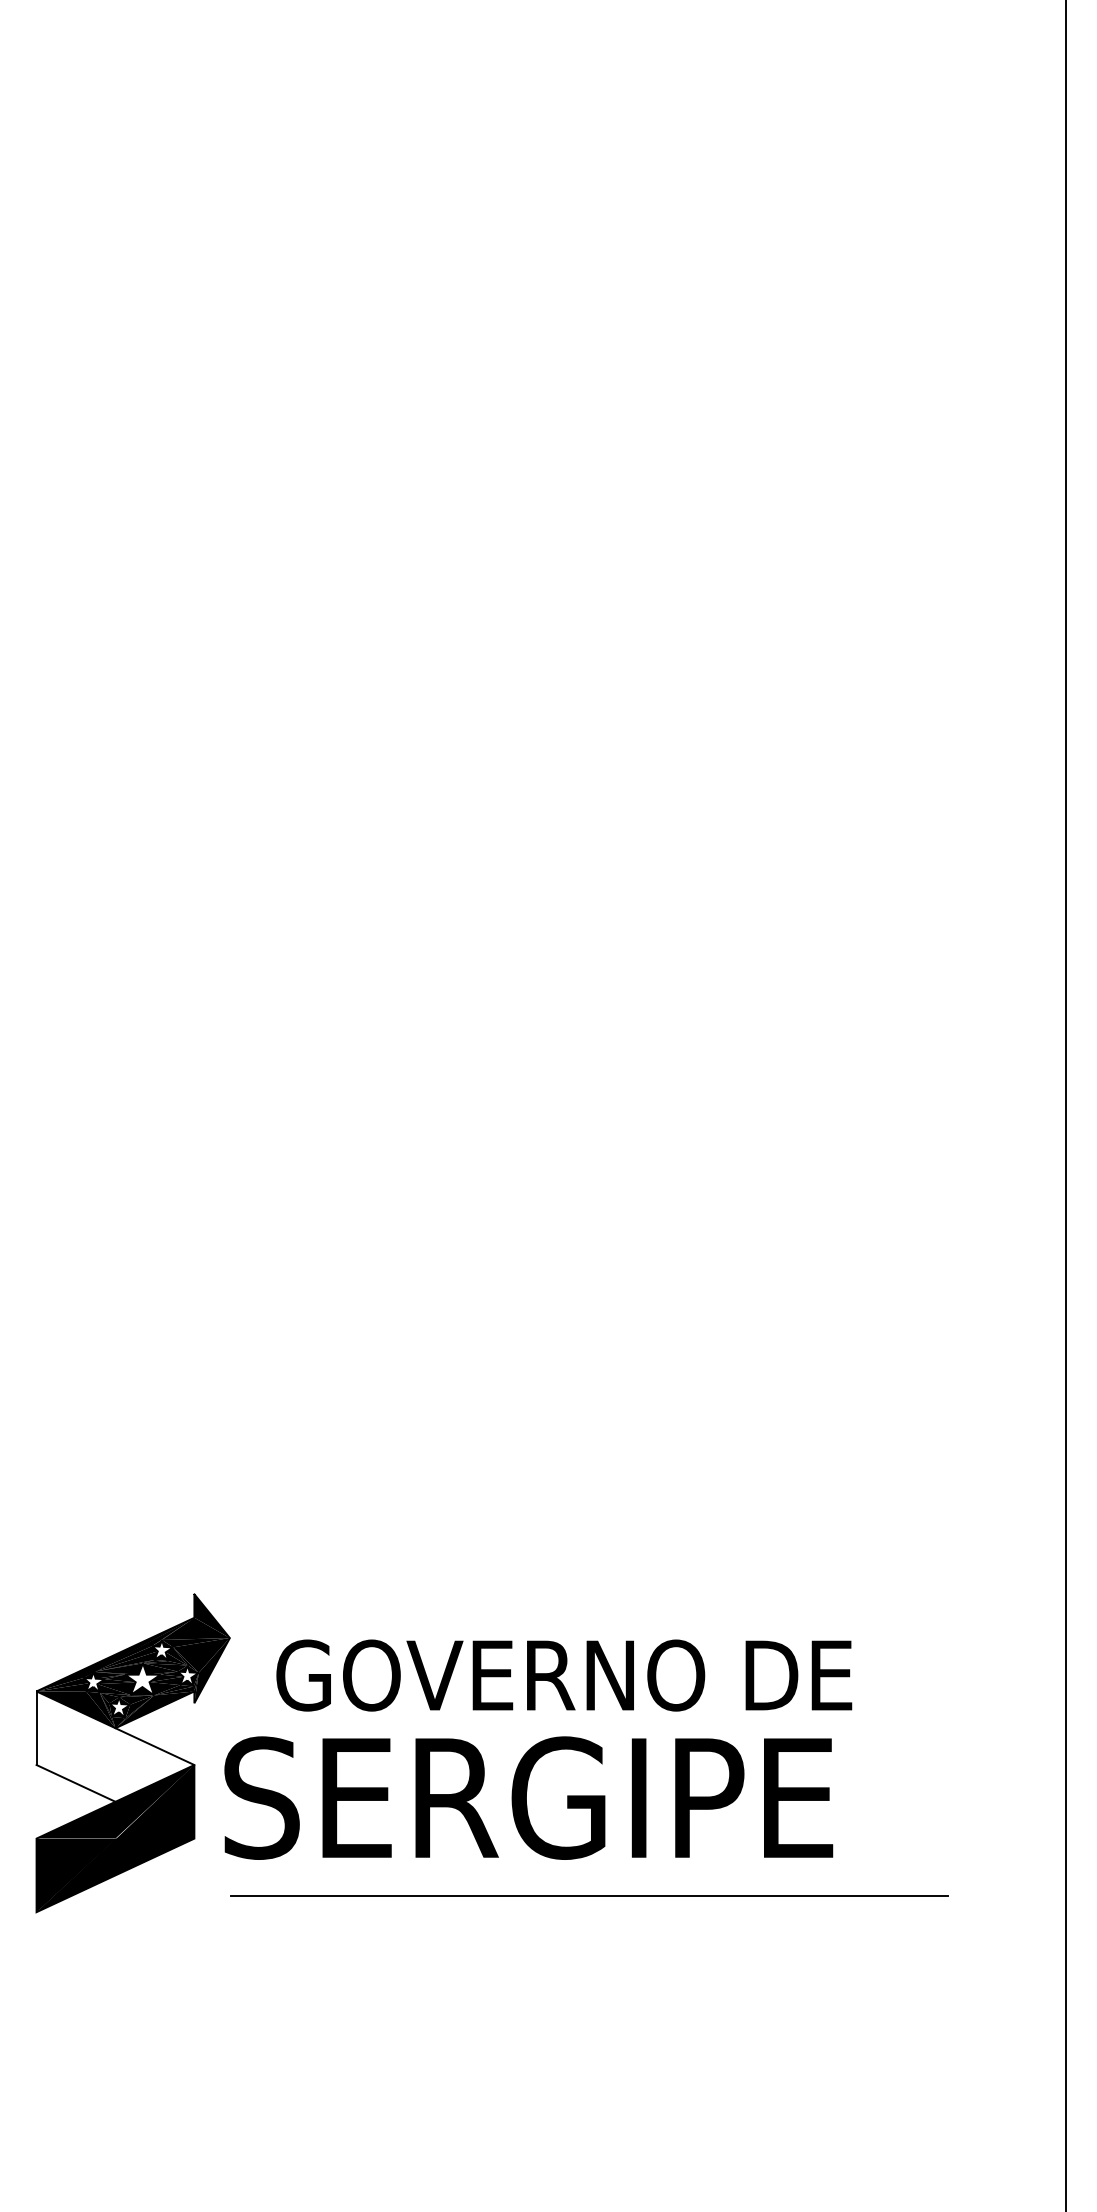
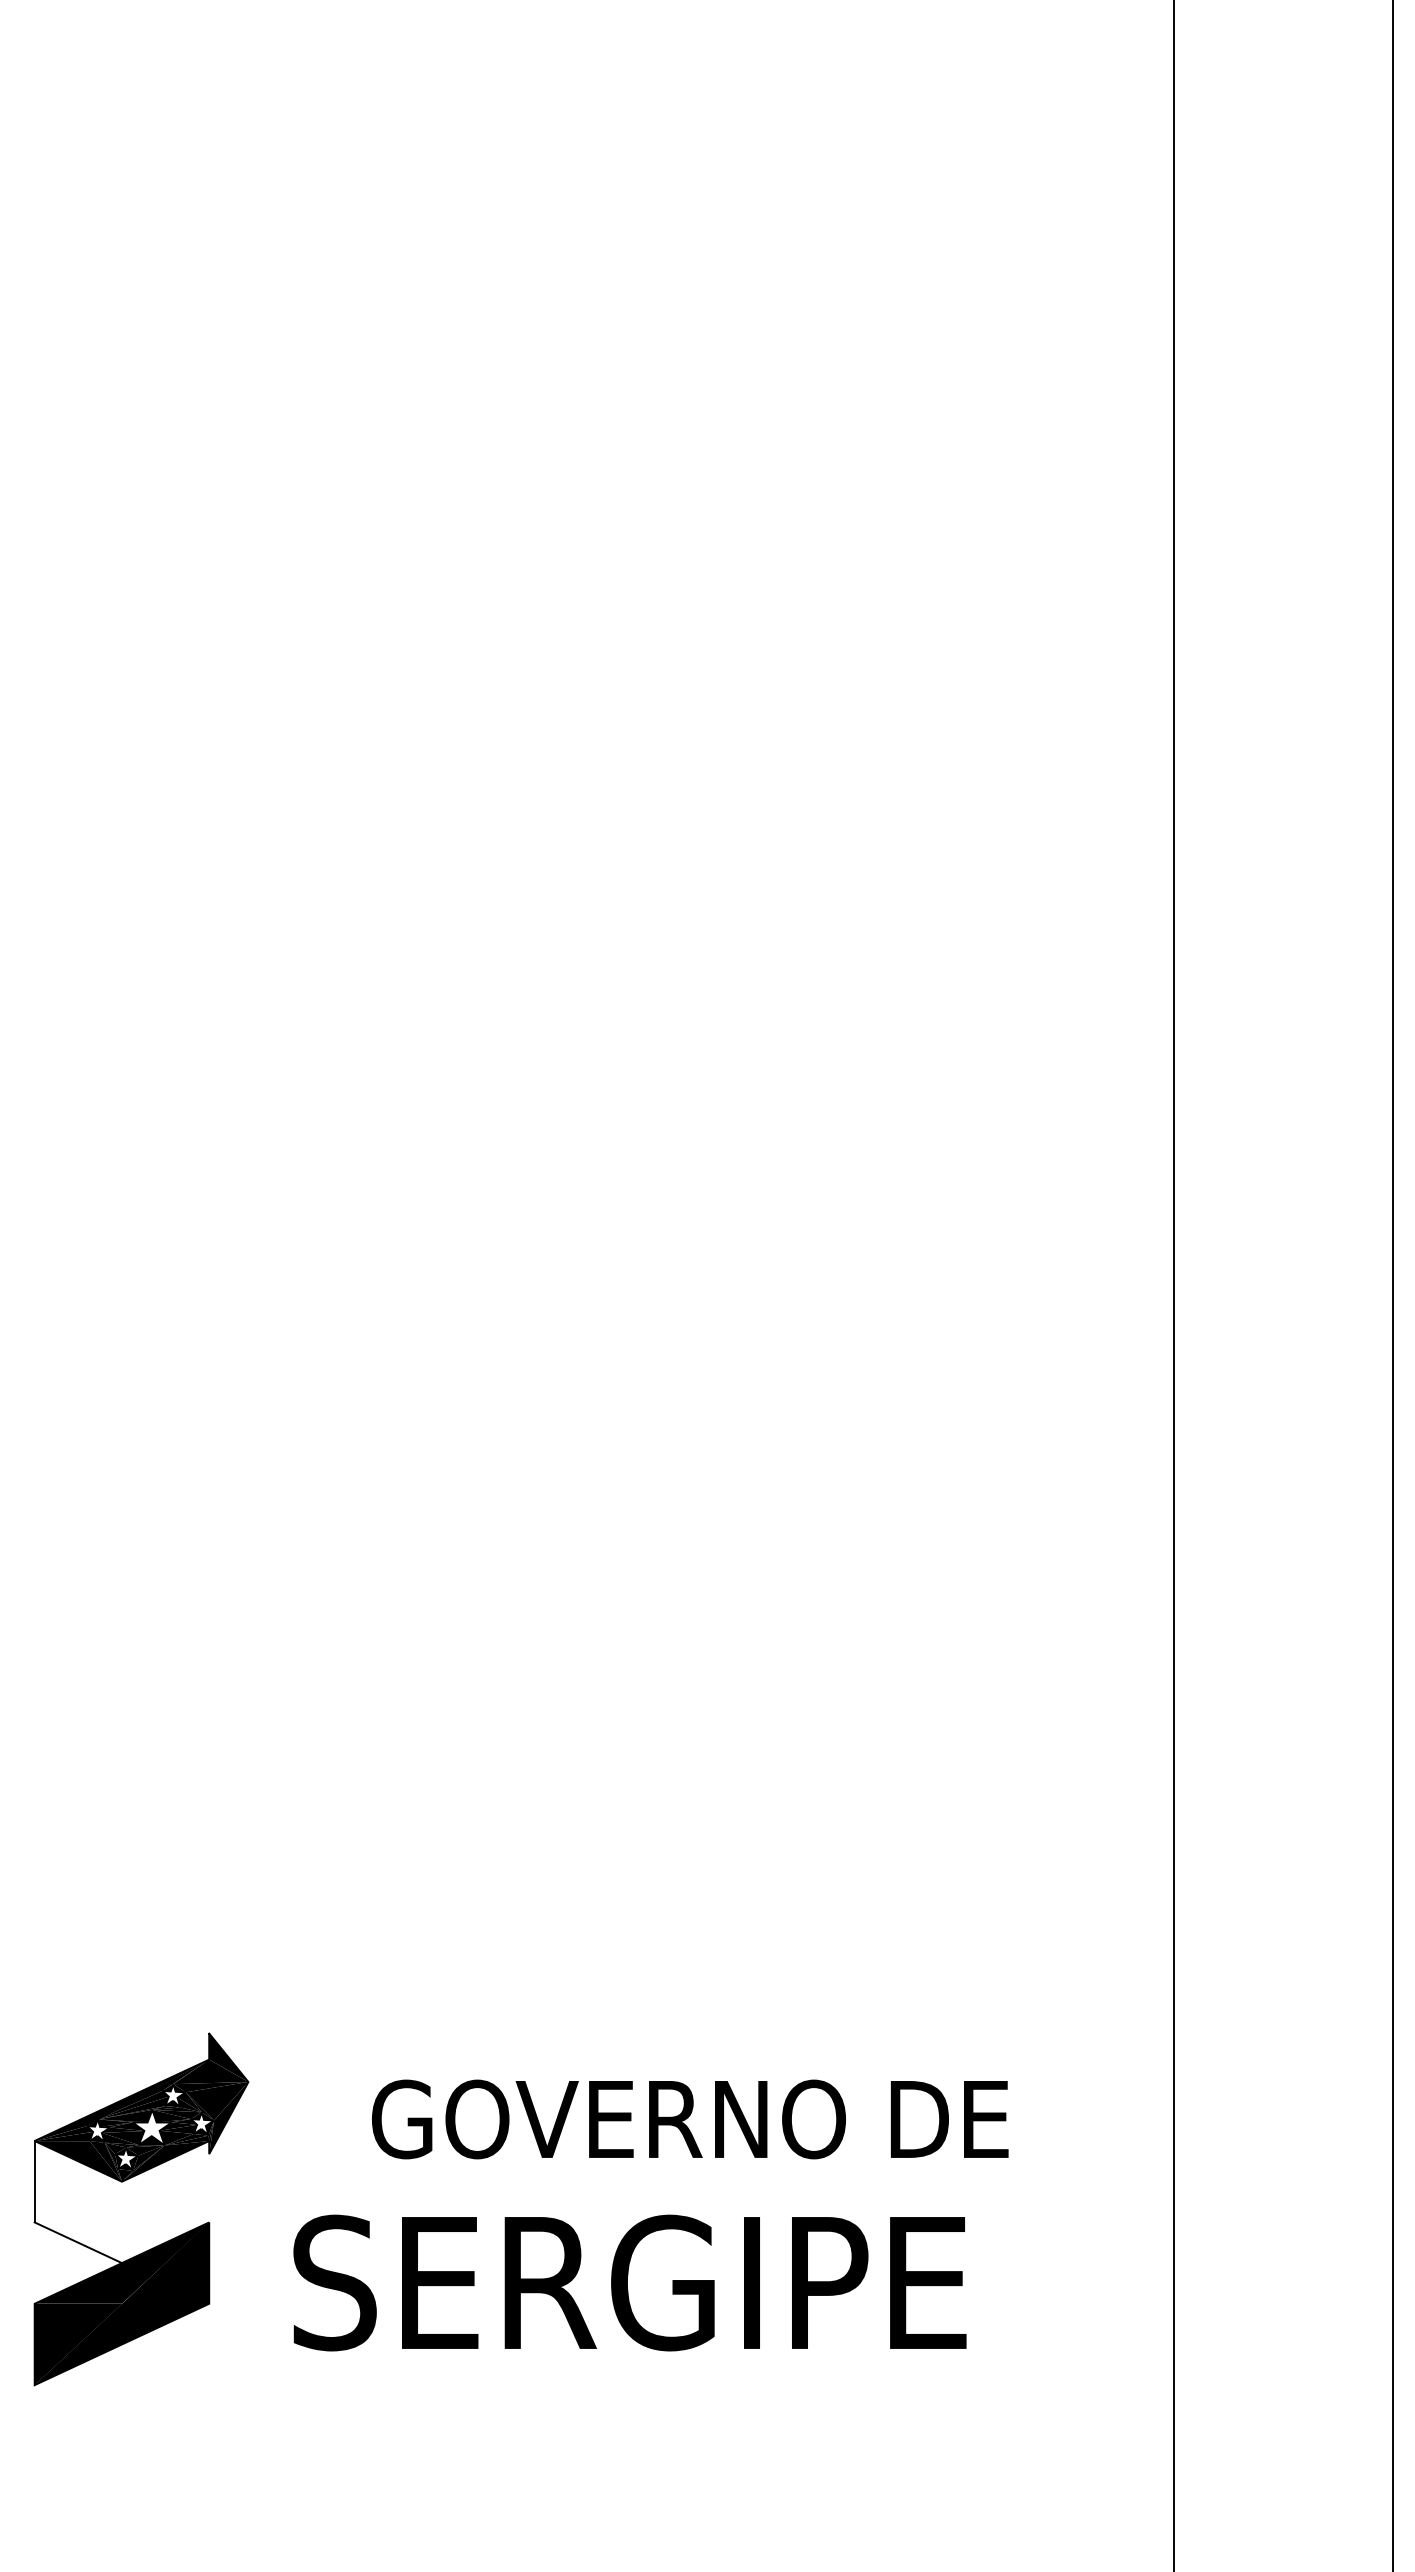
text: (564, 1675) -> (690, 2119), moved
line: (154, 1746) -> (165, 2201), removed
text: (528, 1797) -> (629, 2282), moved
line: (589, 1896) -> (646, 2367), removed

